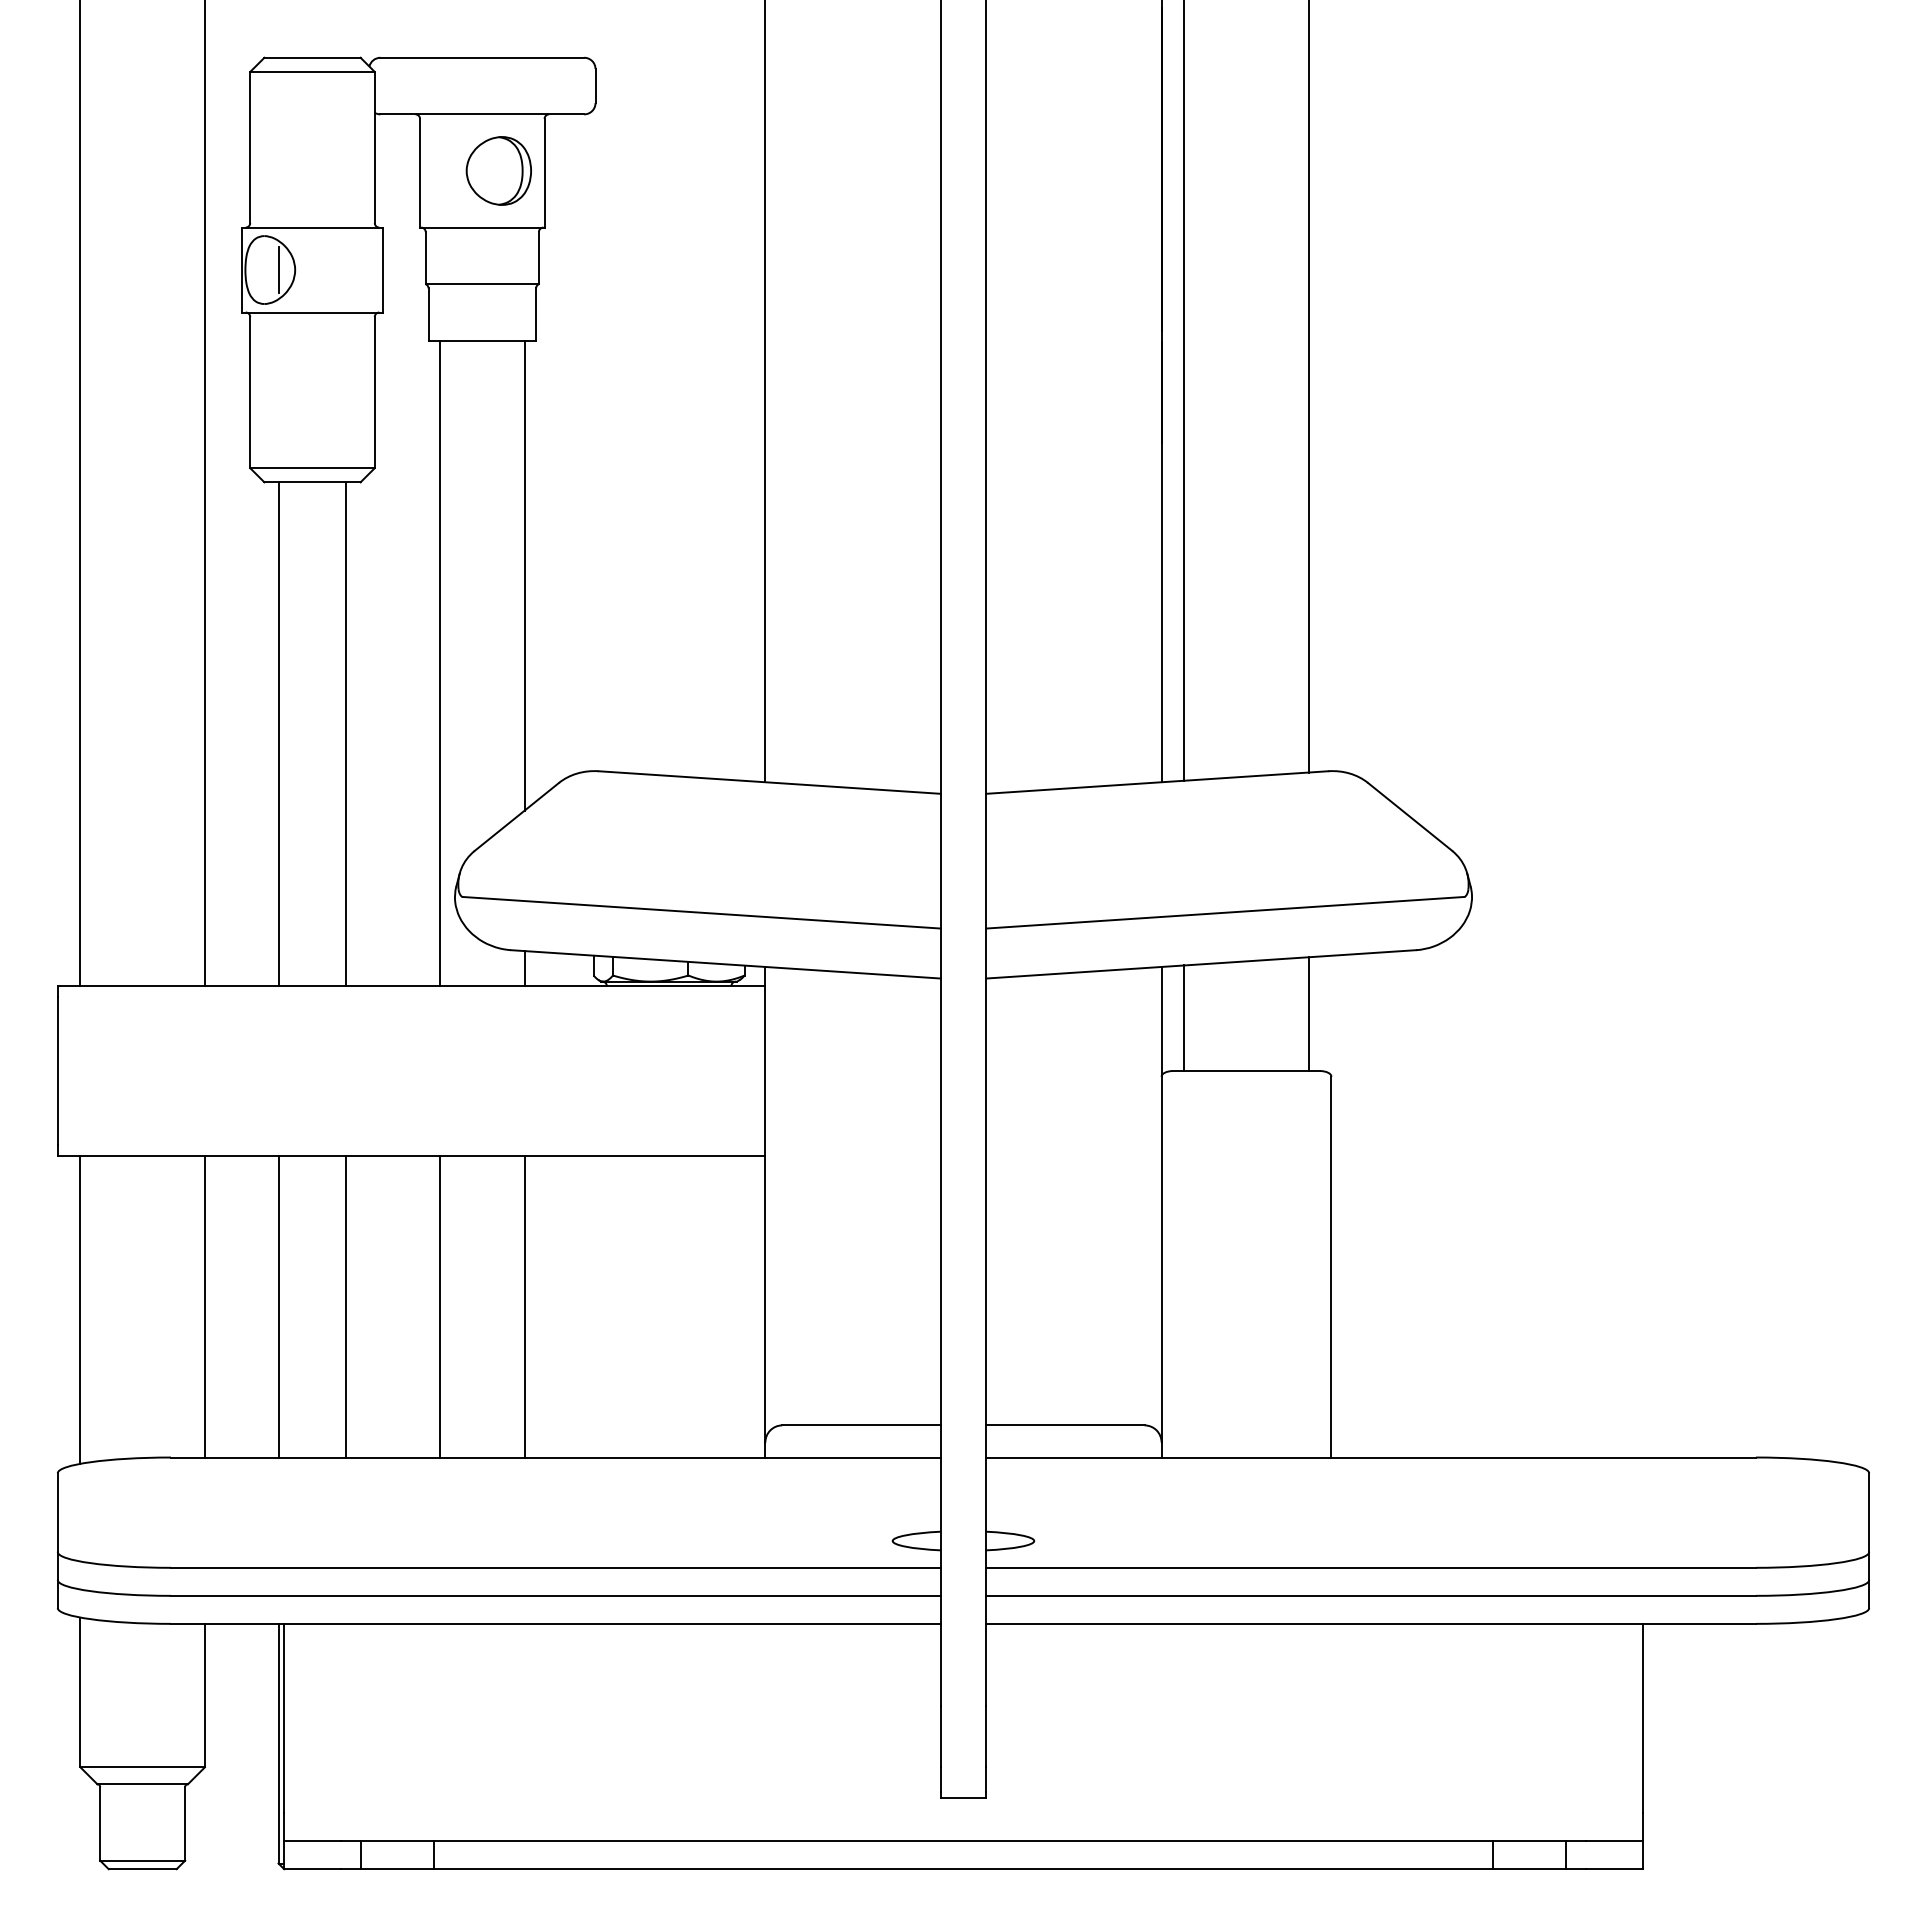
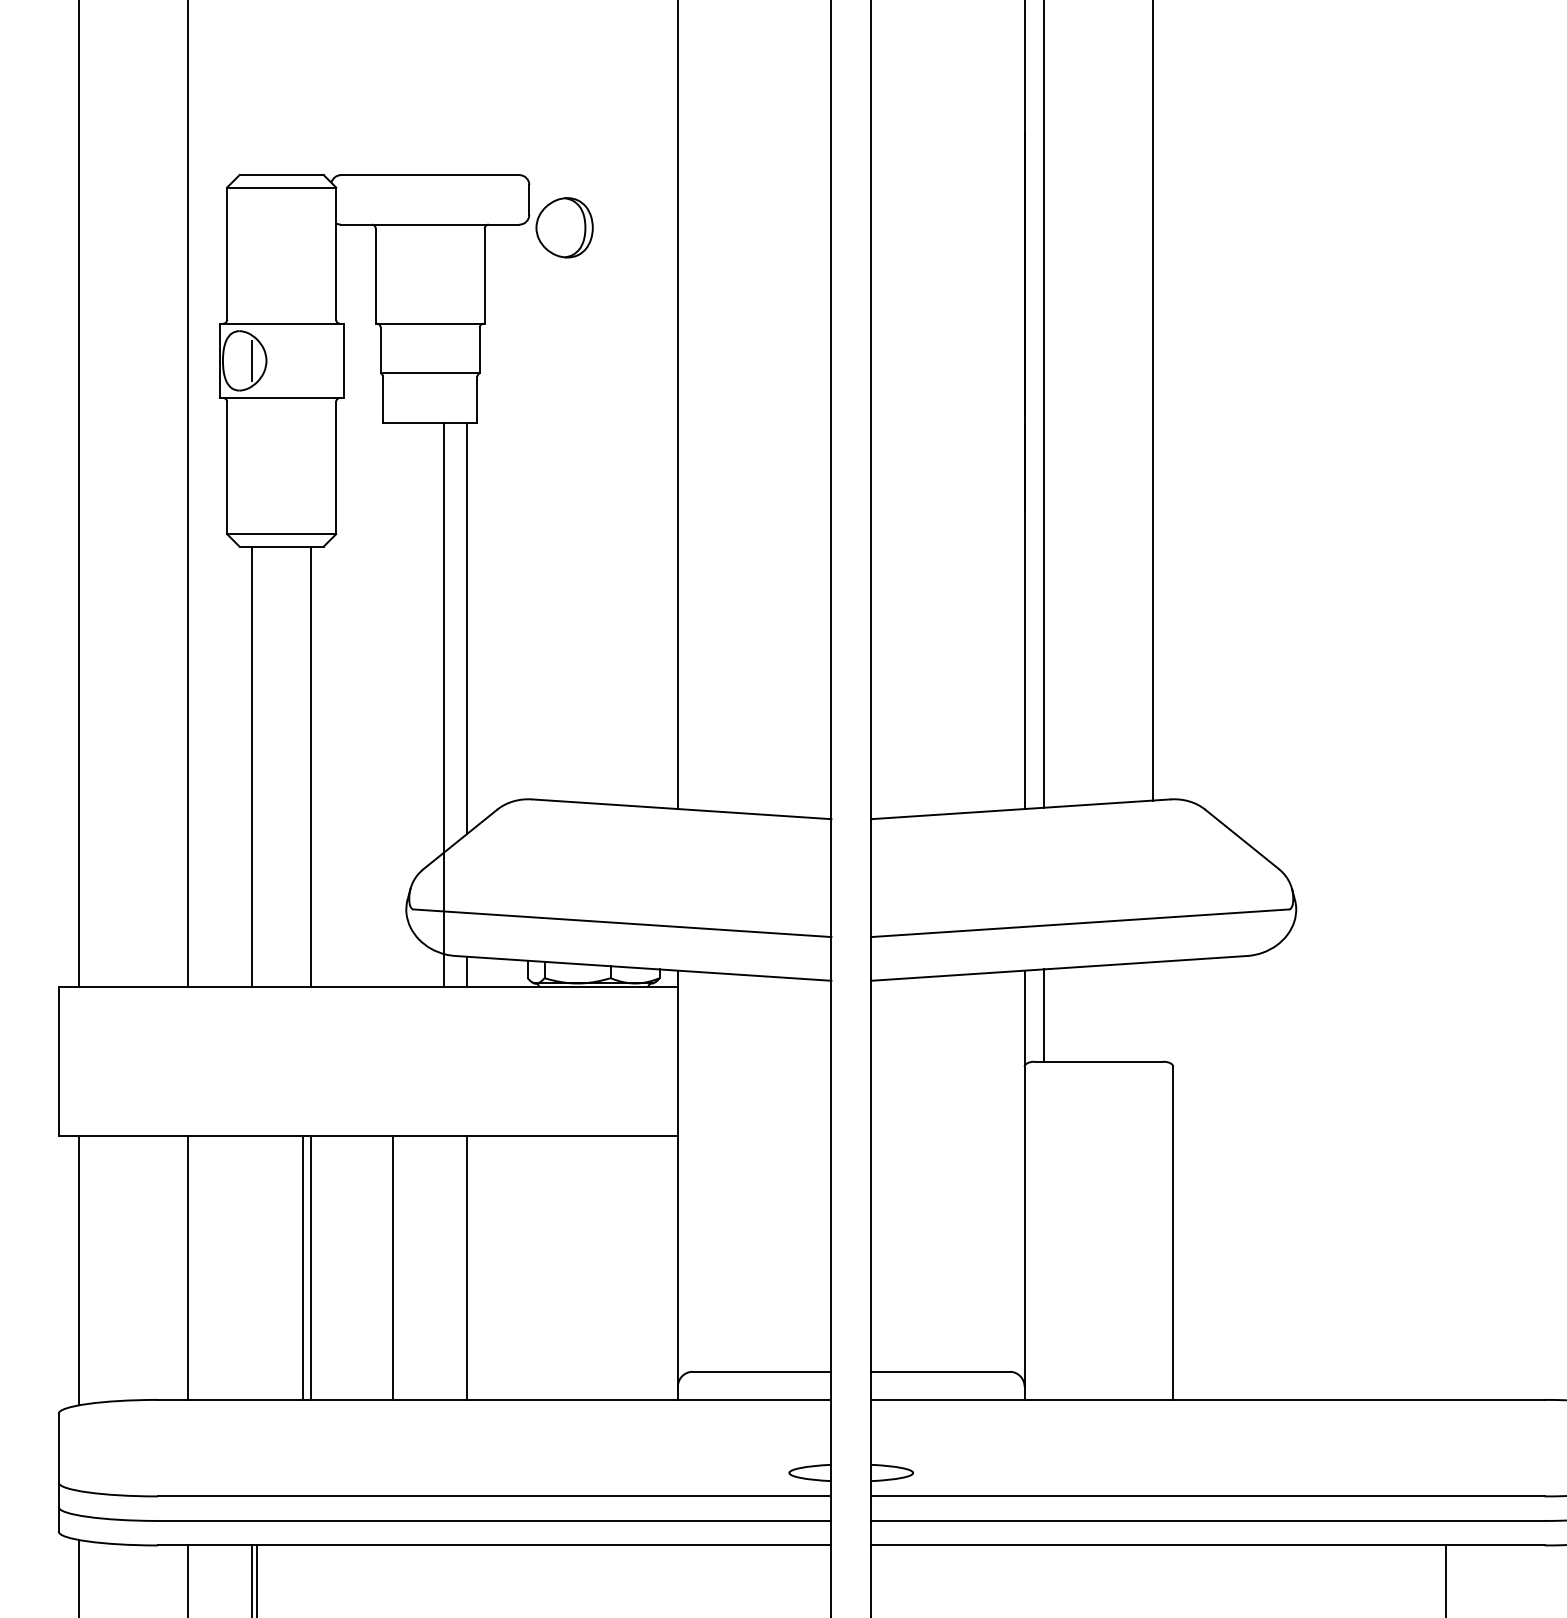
part: (498, 170) -> (564, 227), moved
line: (439, 663) -> (443, 705), moved
line: (1308, 1014) -> (1153, 1012), removed
line: (278, 1306) -> (302, 1267), moved

